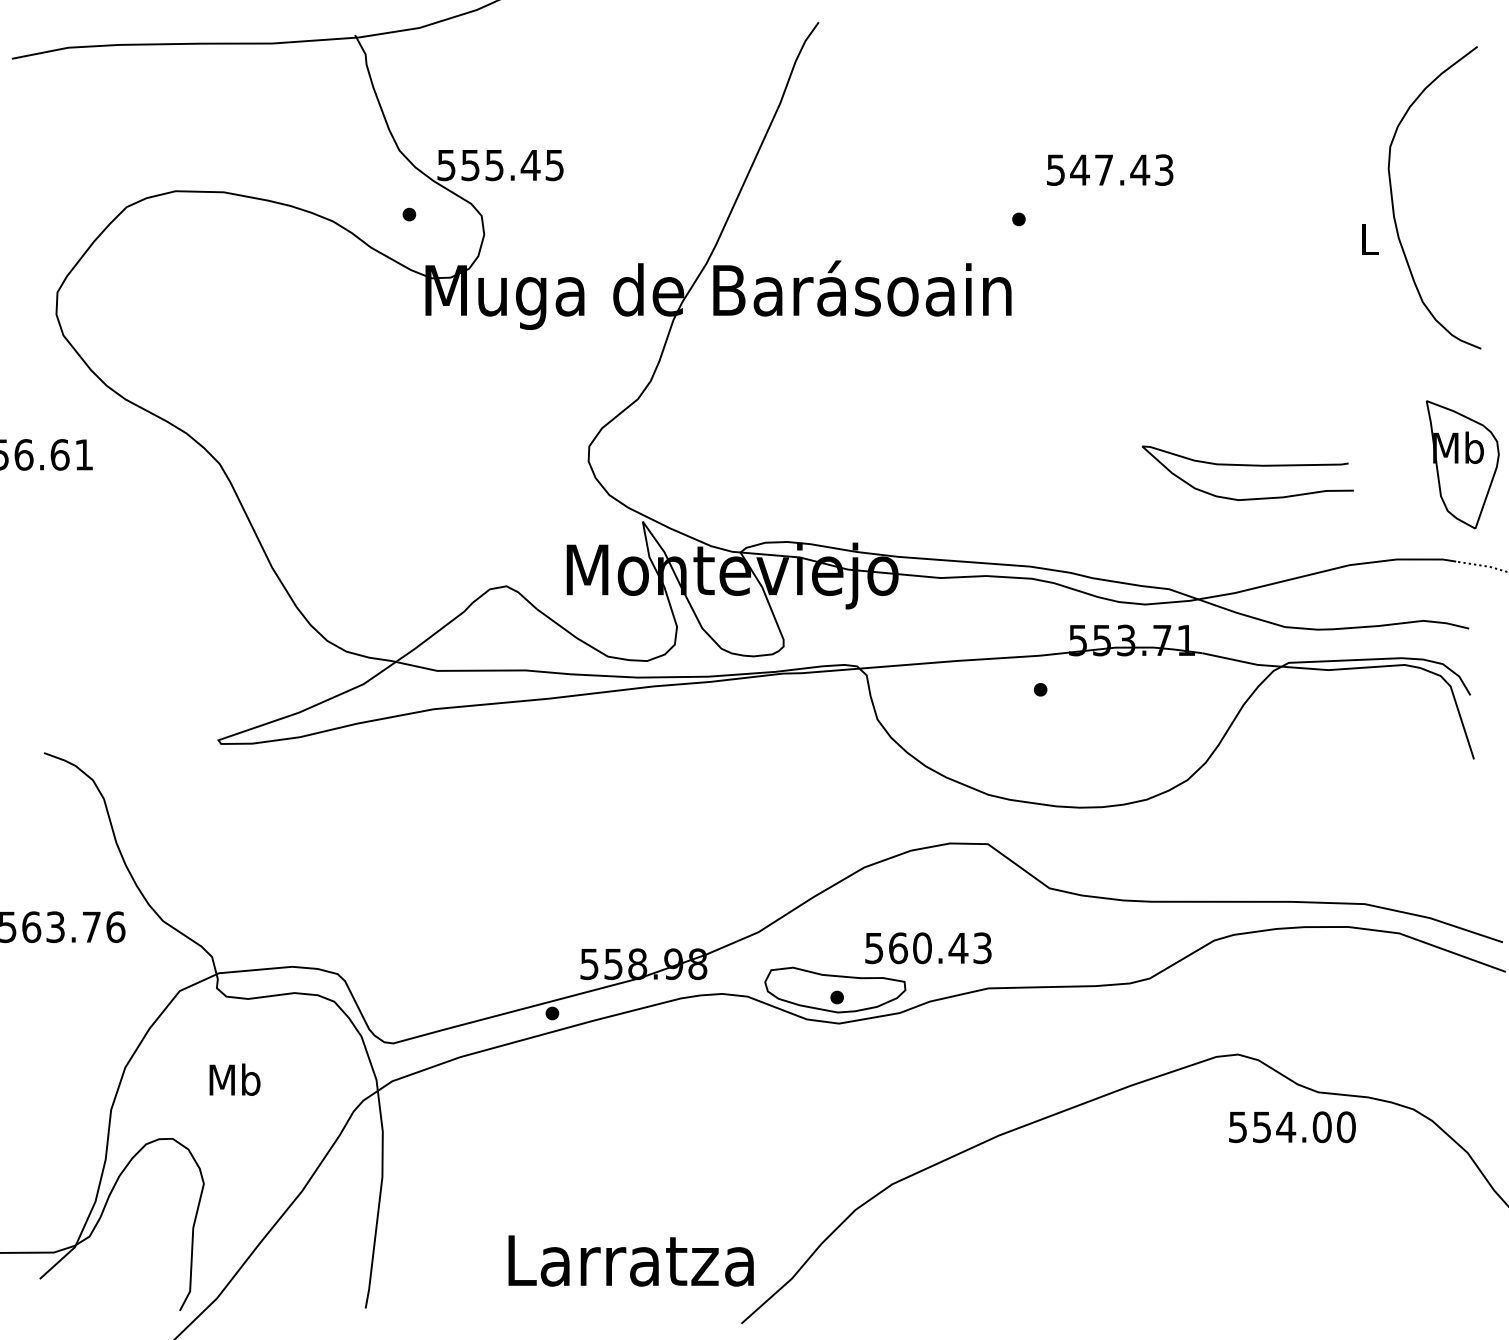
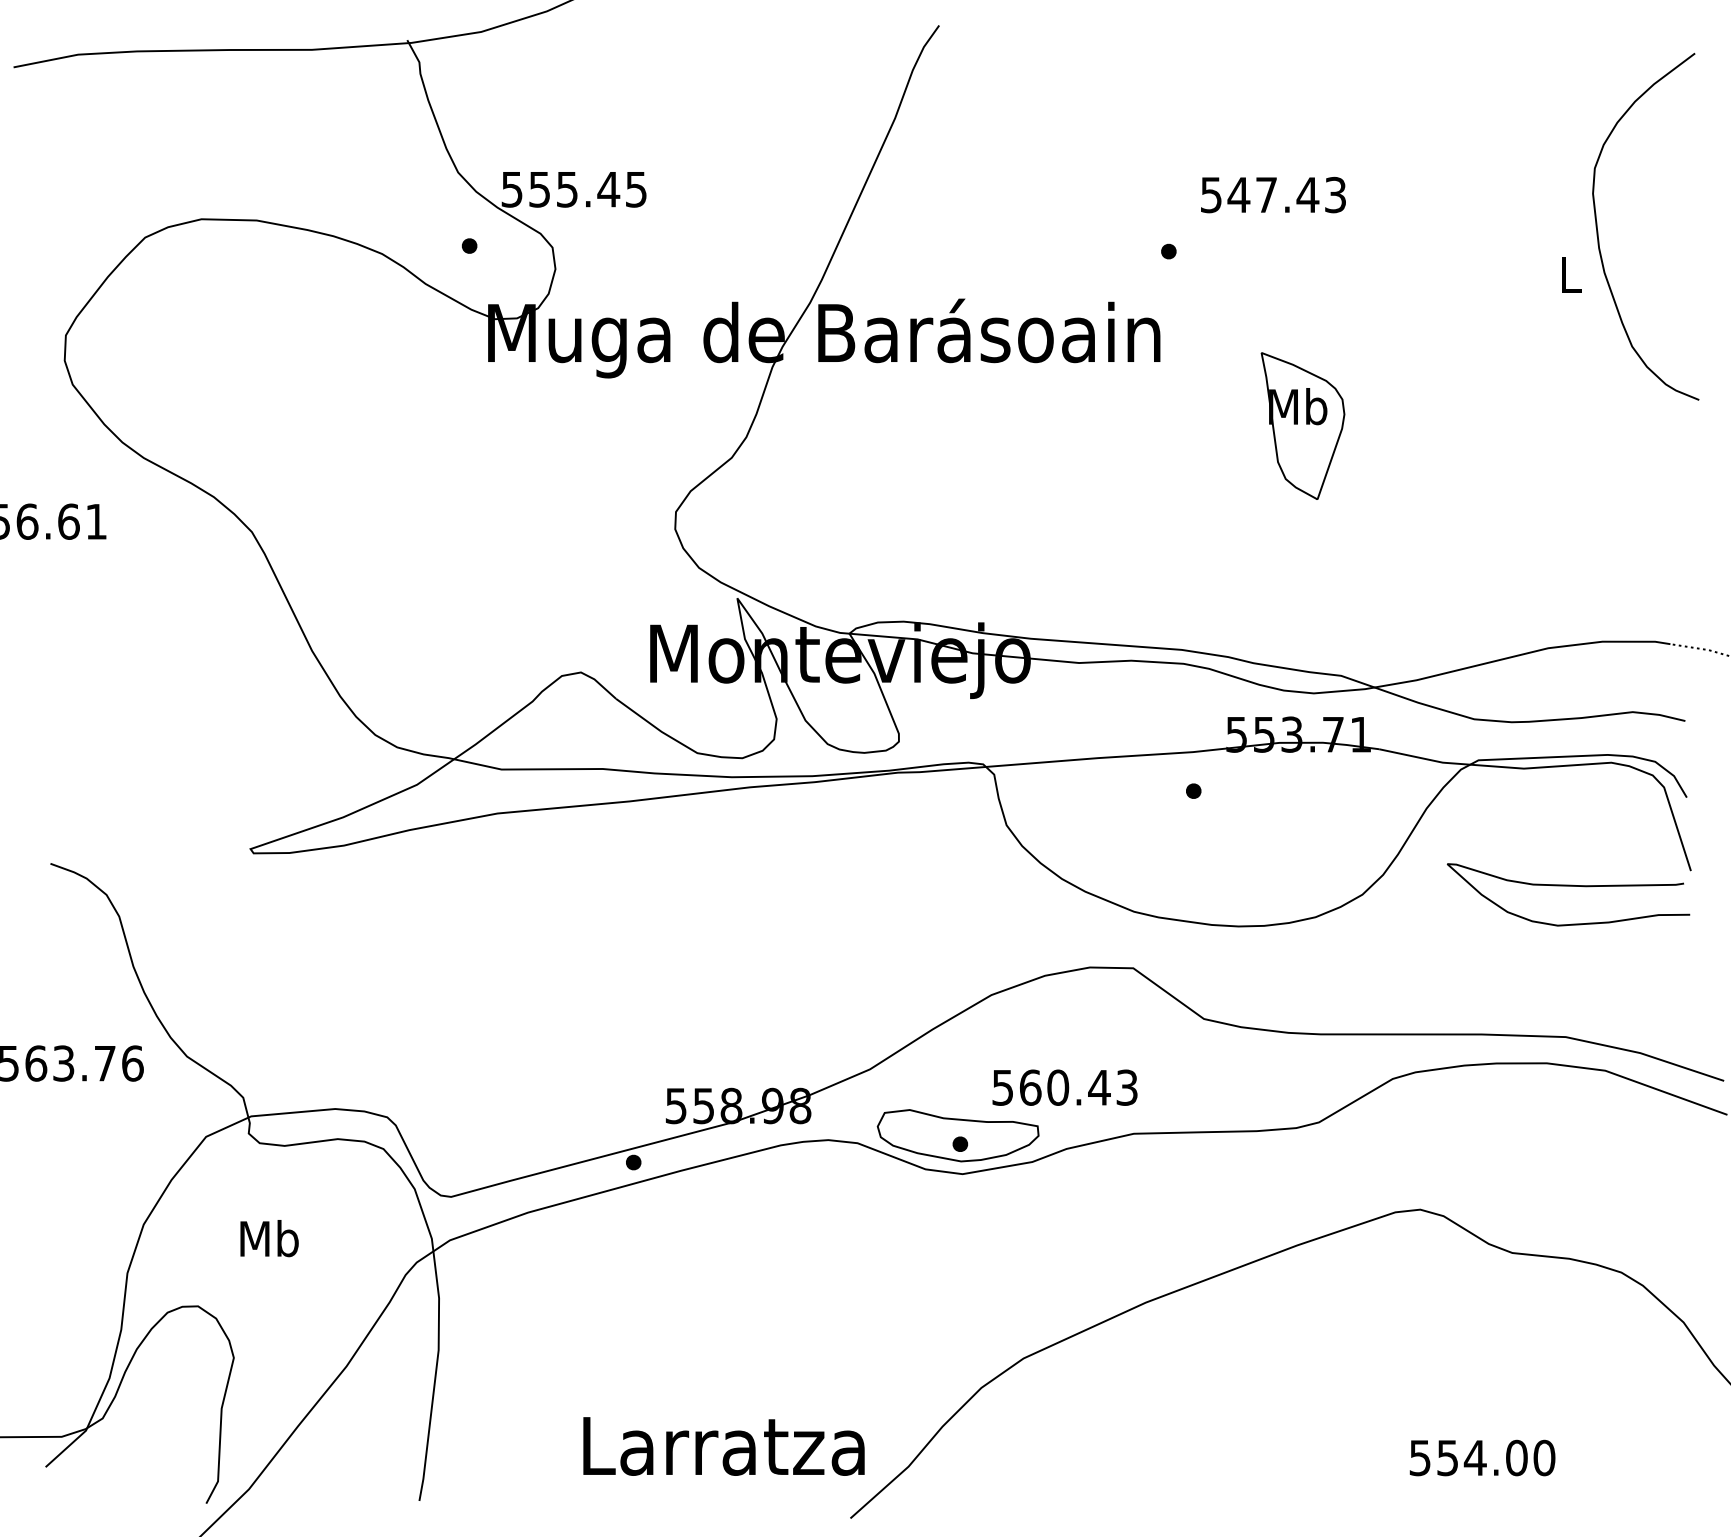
part: (1462, 464) -> (1302, 425), moved
curve: (1247, 466) -> (1568, 886), moved
text: (1292, 1126) -> (1482, 1457), moved

